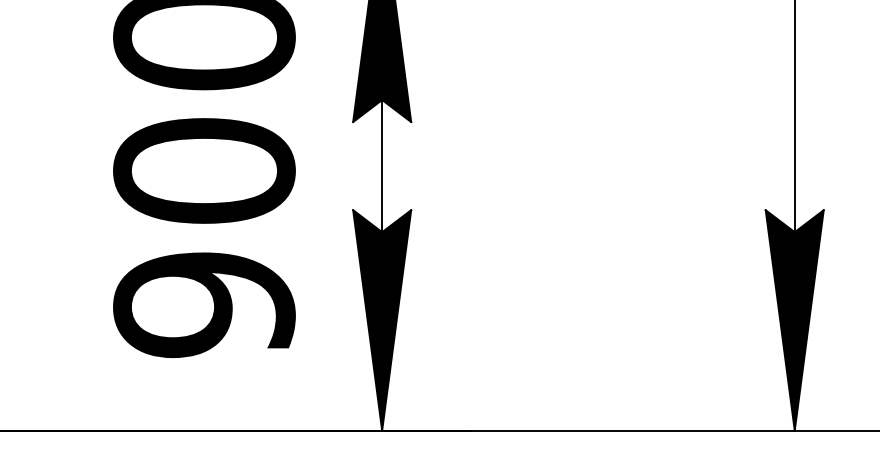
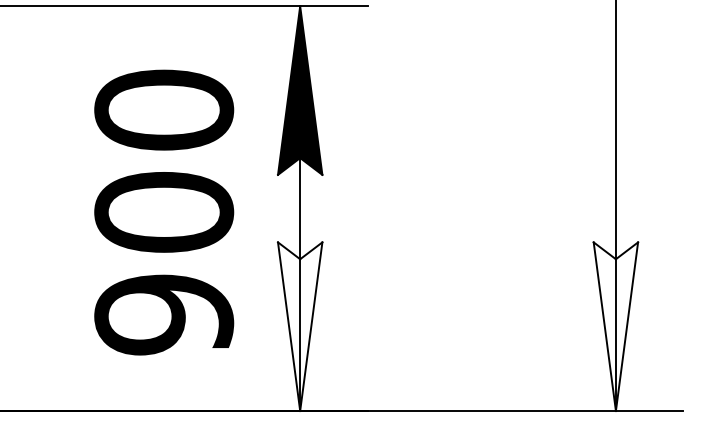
fill: (382, 320) -> (300, 326), removed
fill: (794, 320) -> (615, 326), removed

